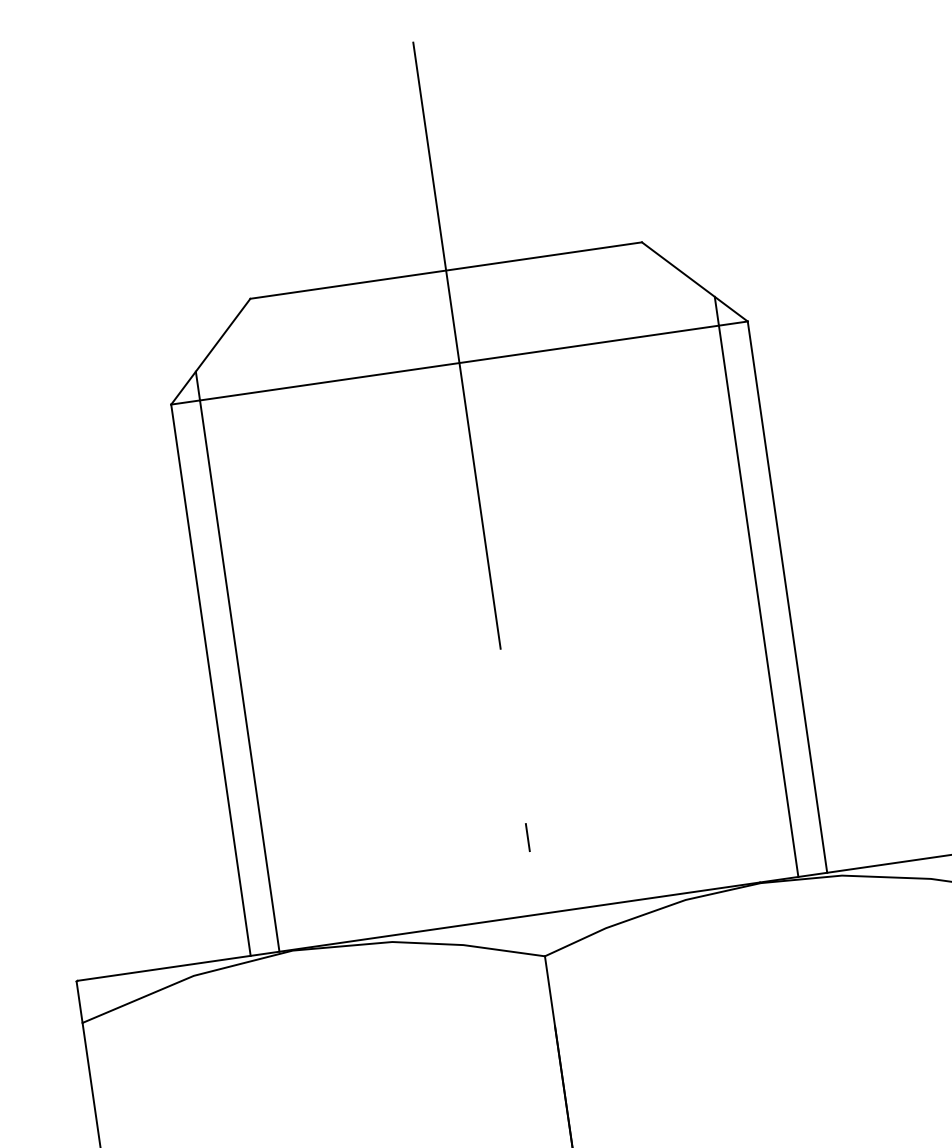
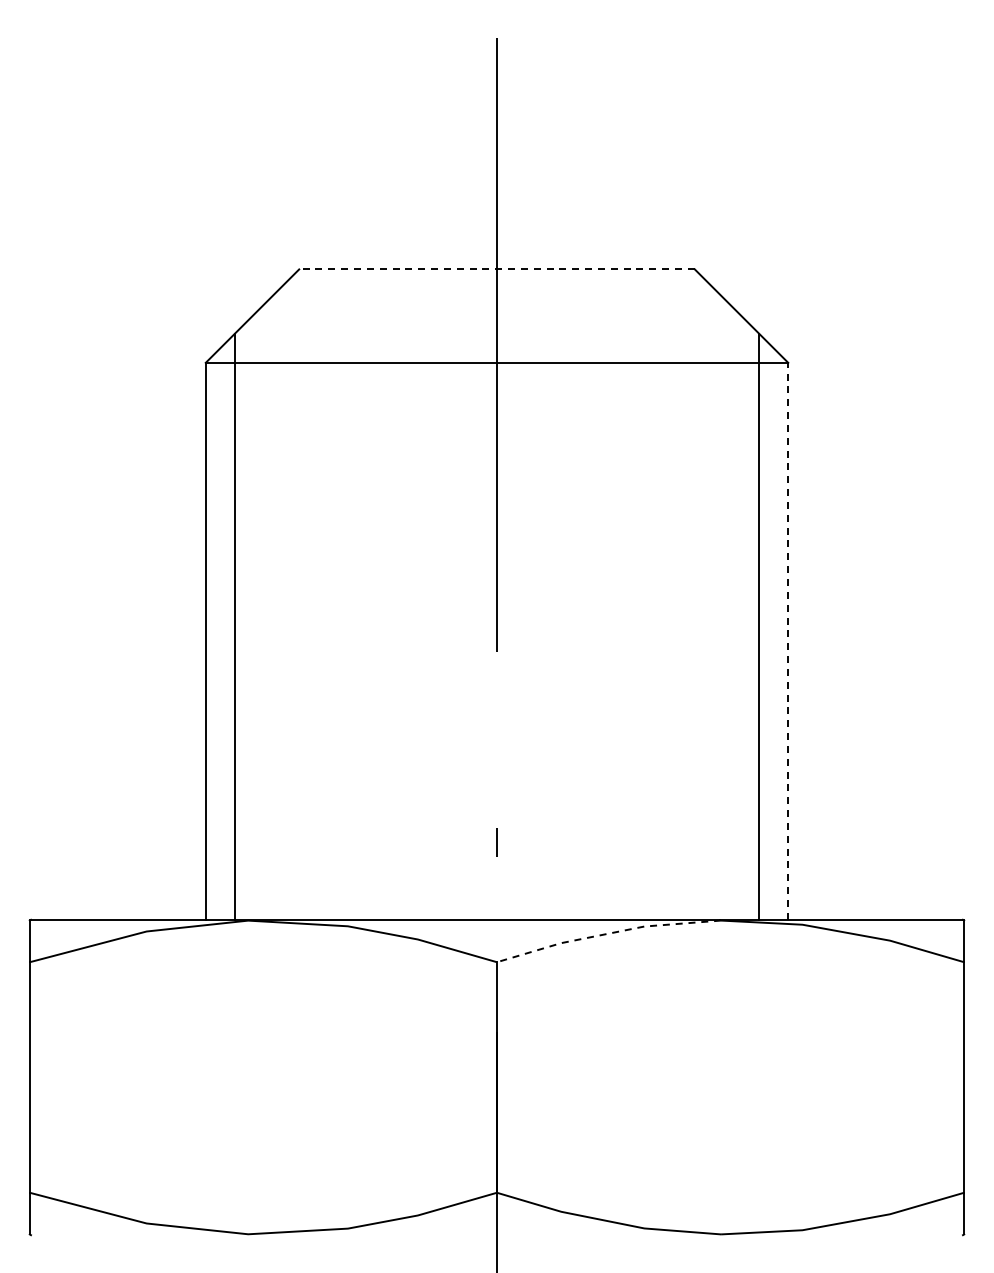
line: (446, 270) -> (497, 269), solid -> dashed
line: (787, 596) -> (788, 640), solid -> dashed
line: (650, 912) -> (607, 933), solid -> dashed

